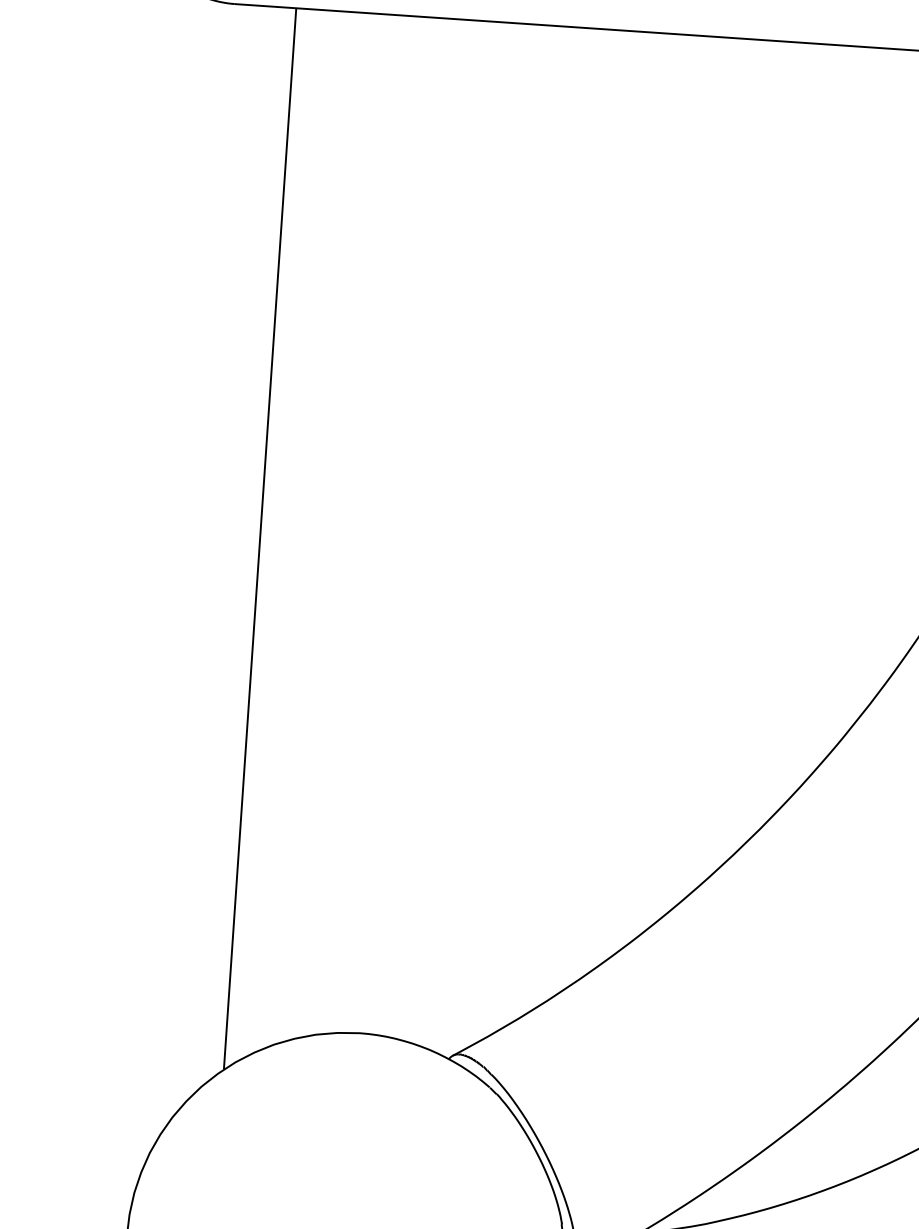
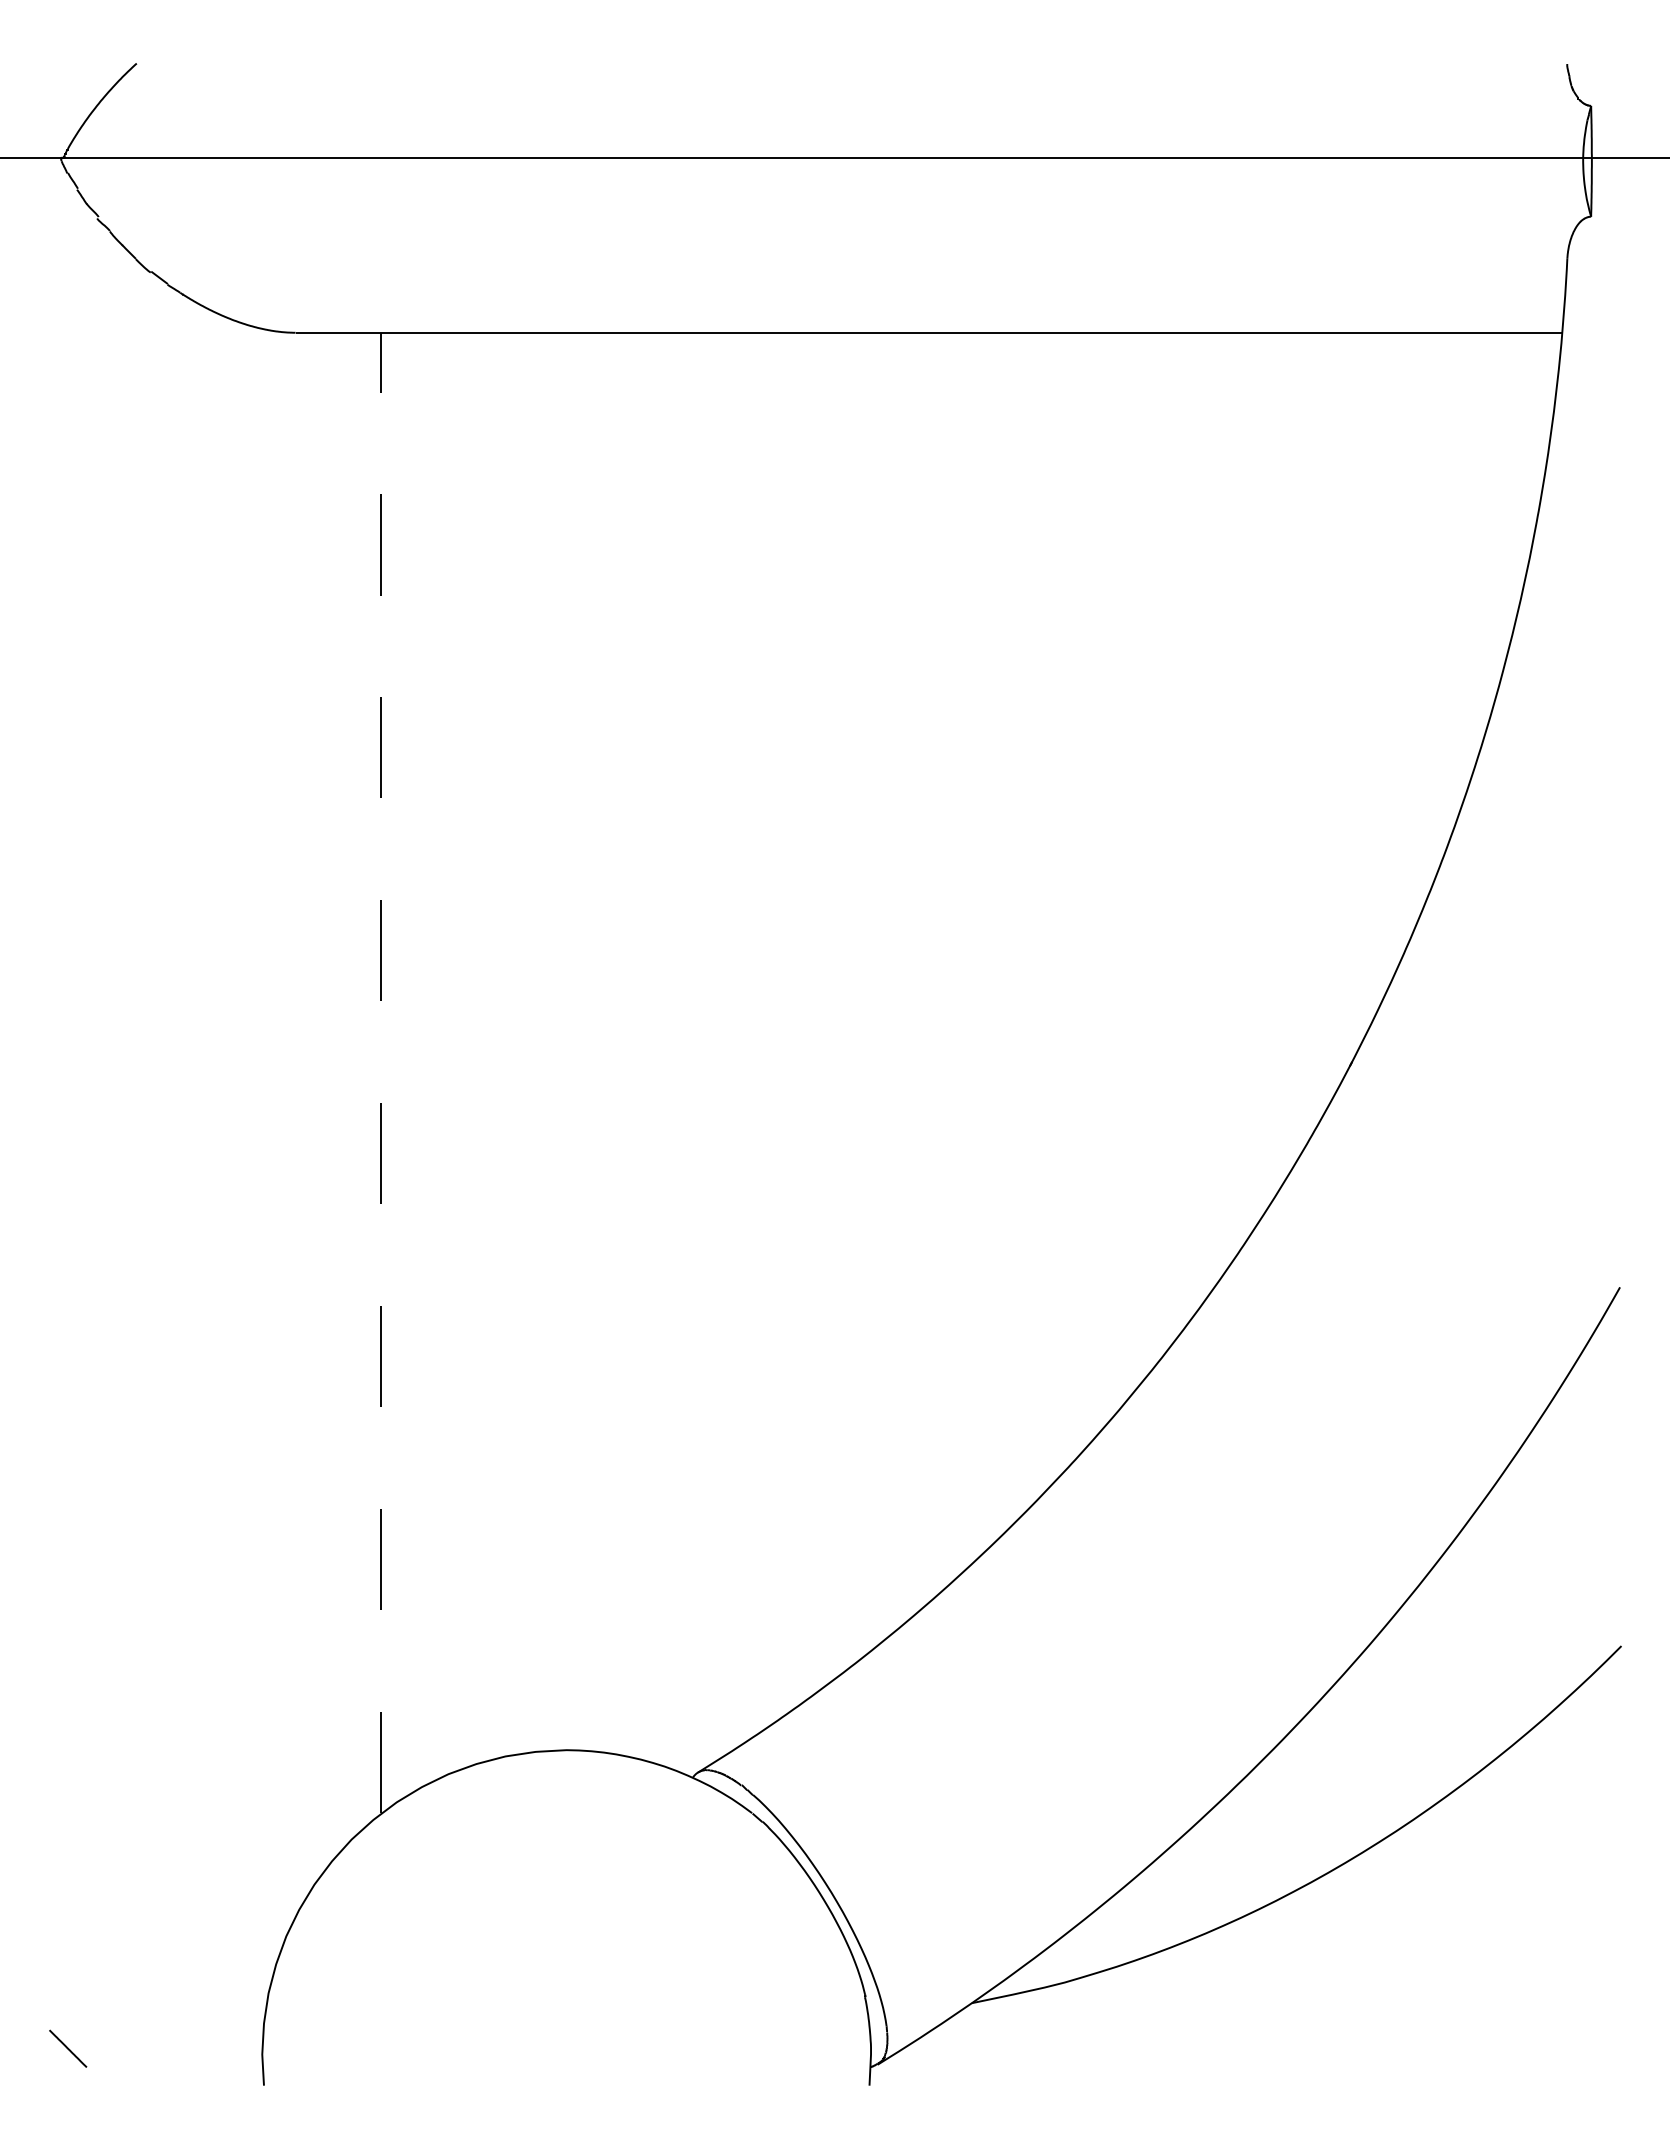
line: (260, 538) -> (381, 1072), solid -> dashed

